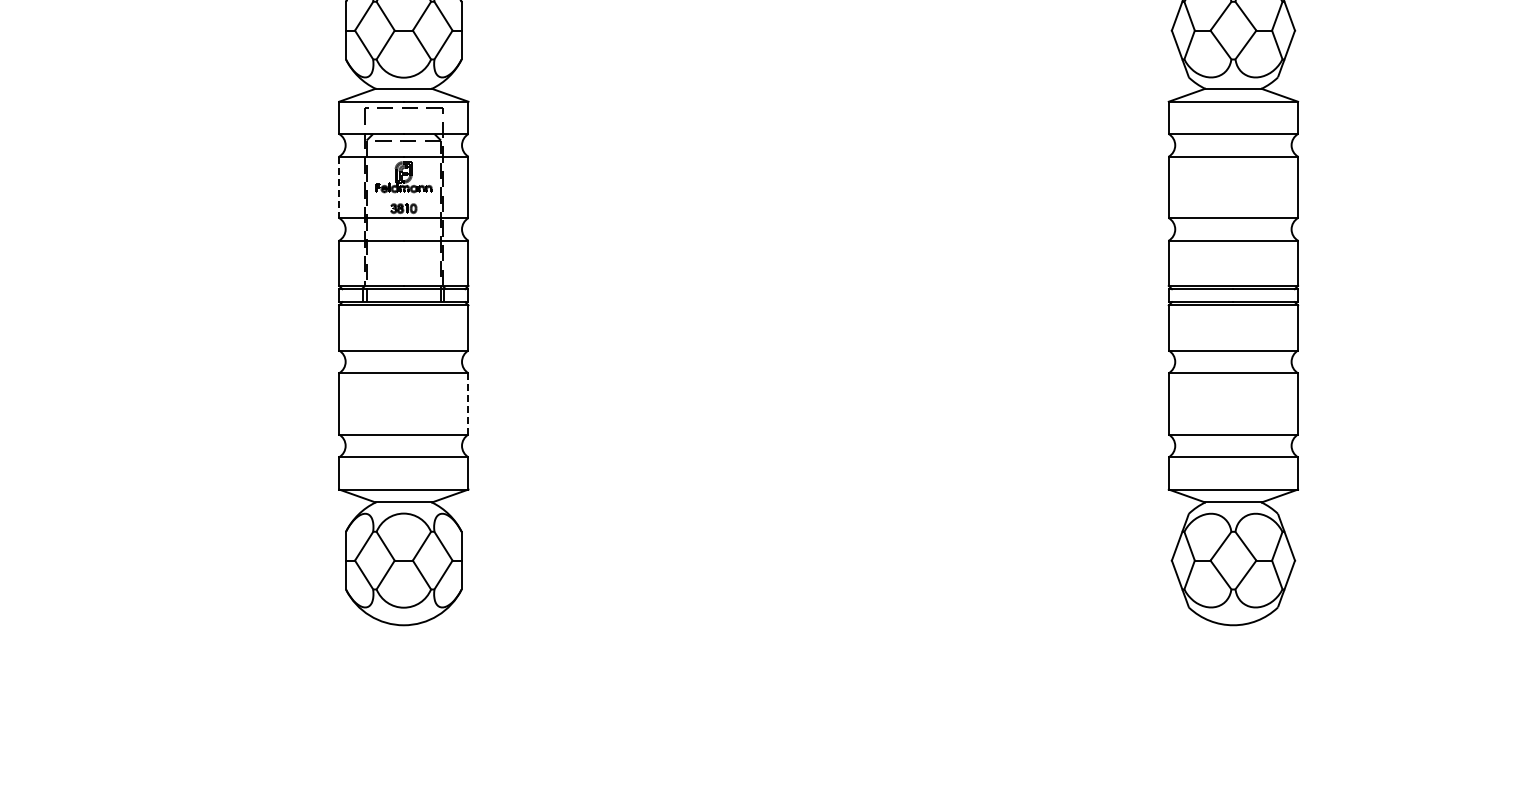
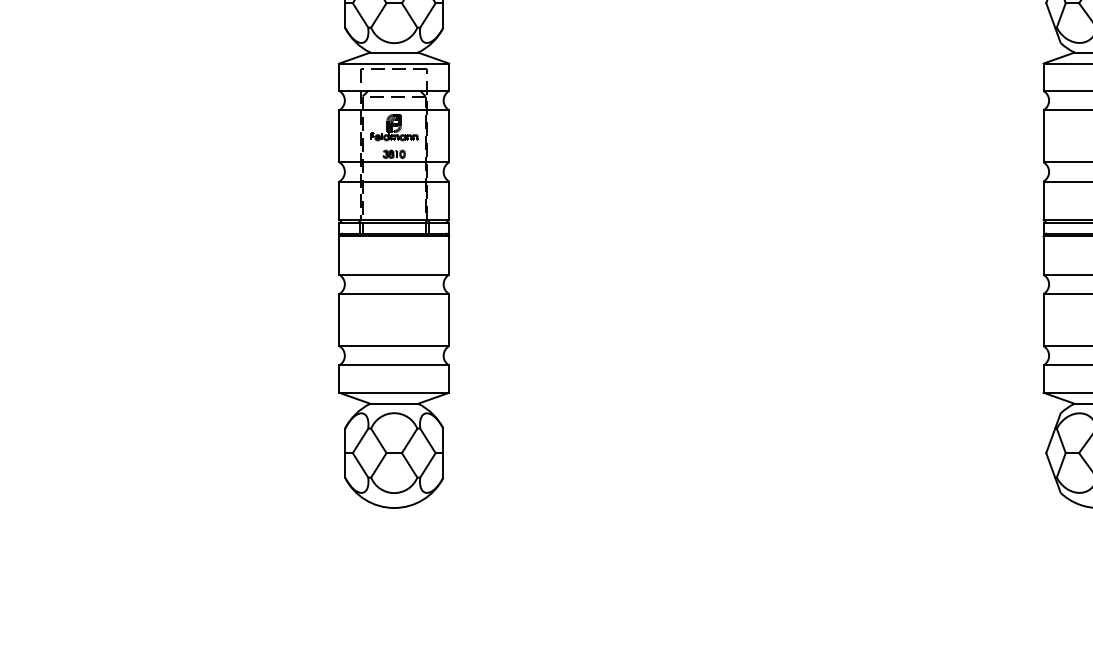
line: (339, 187) -> (339, 136), dashed -> solid
line: (468, 403) -> (449, 319), dashed -> solid

